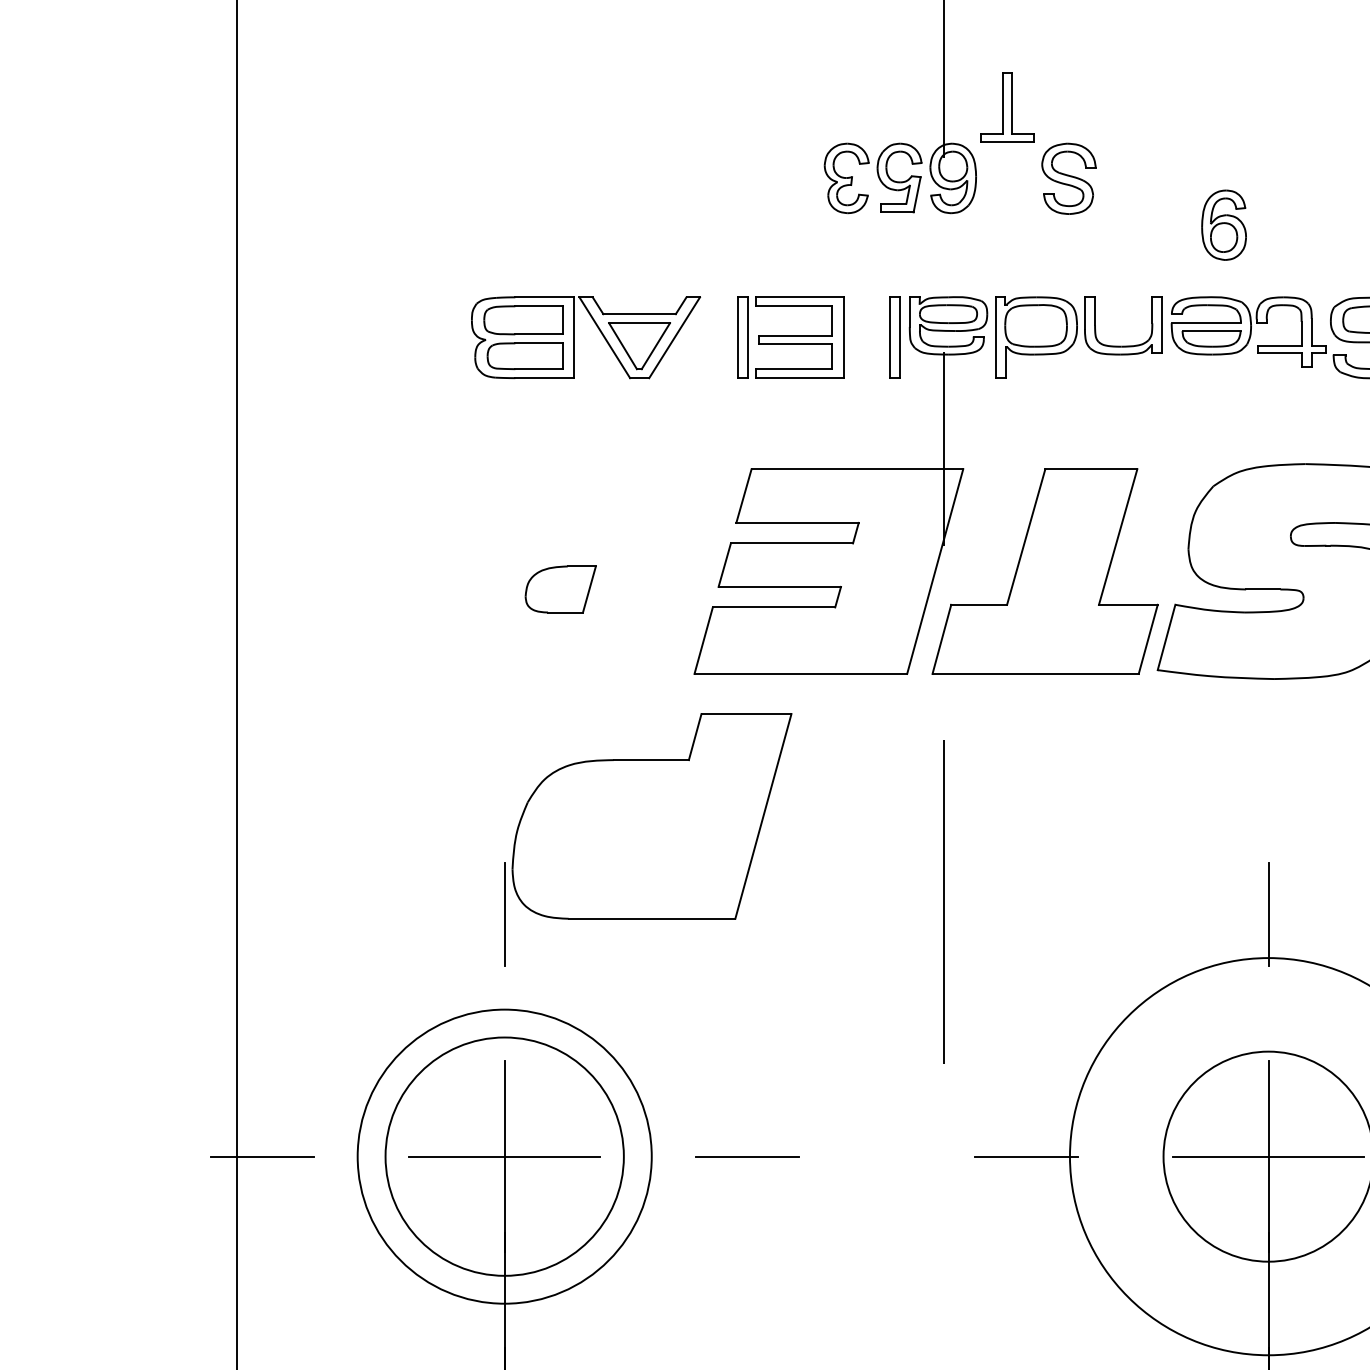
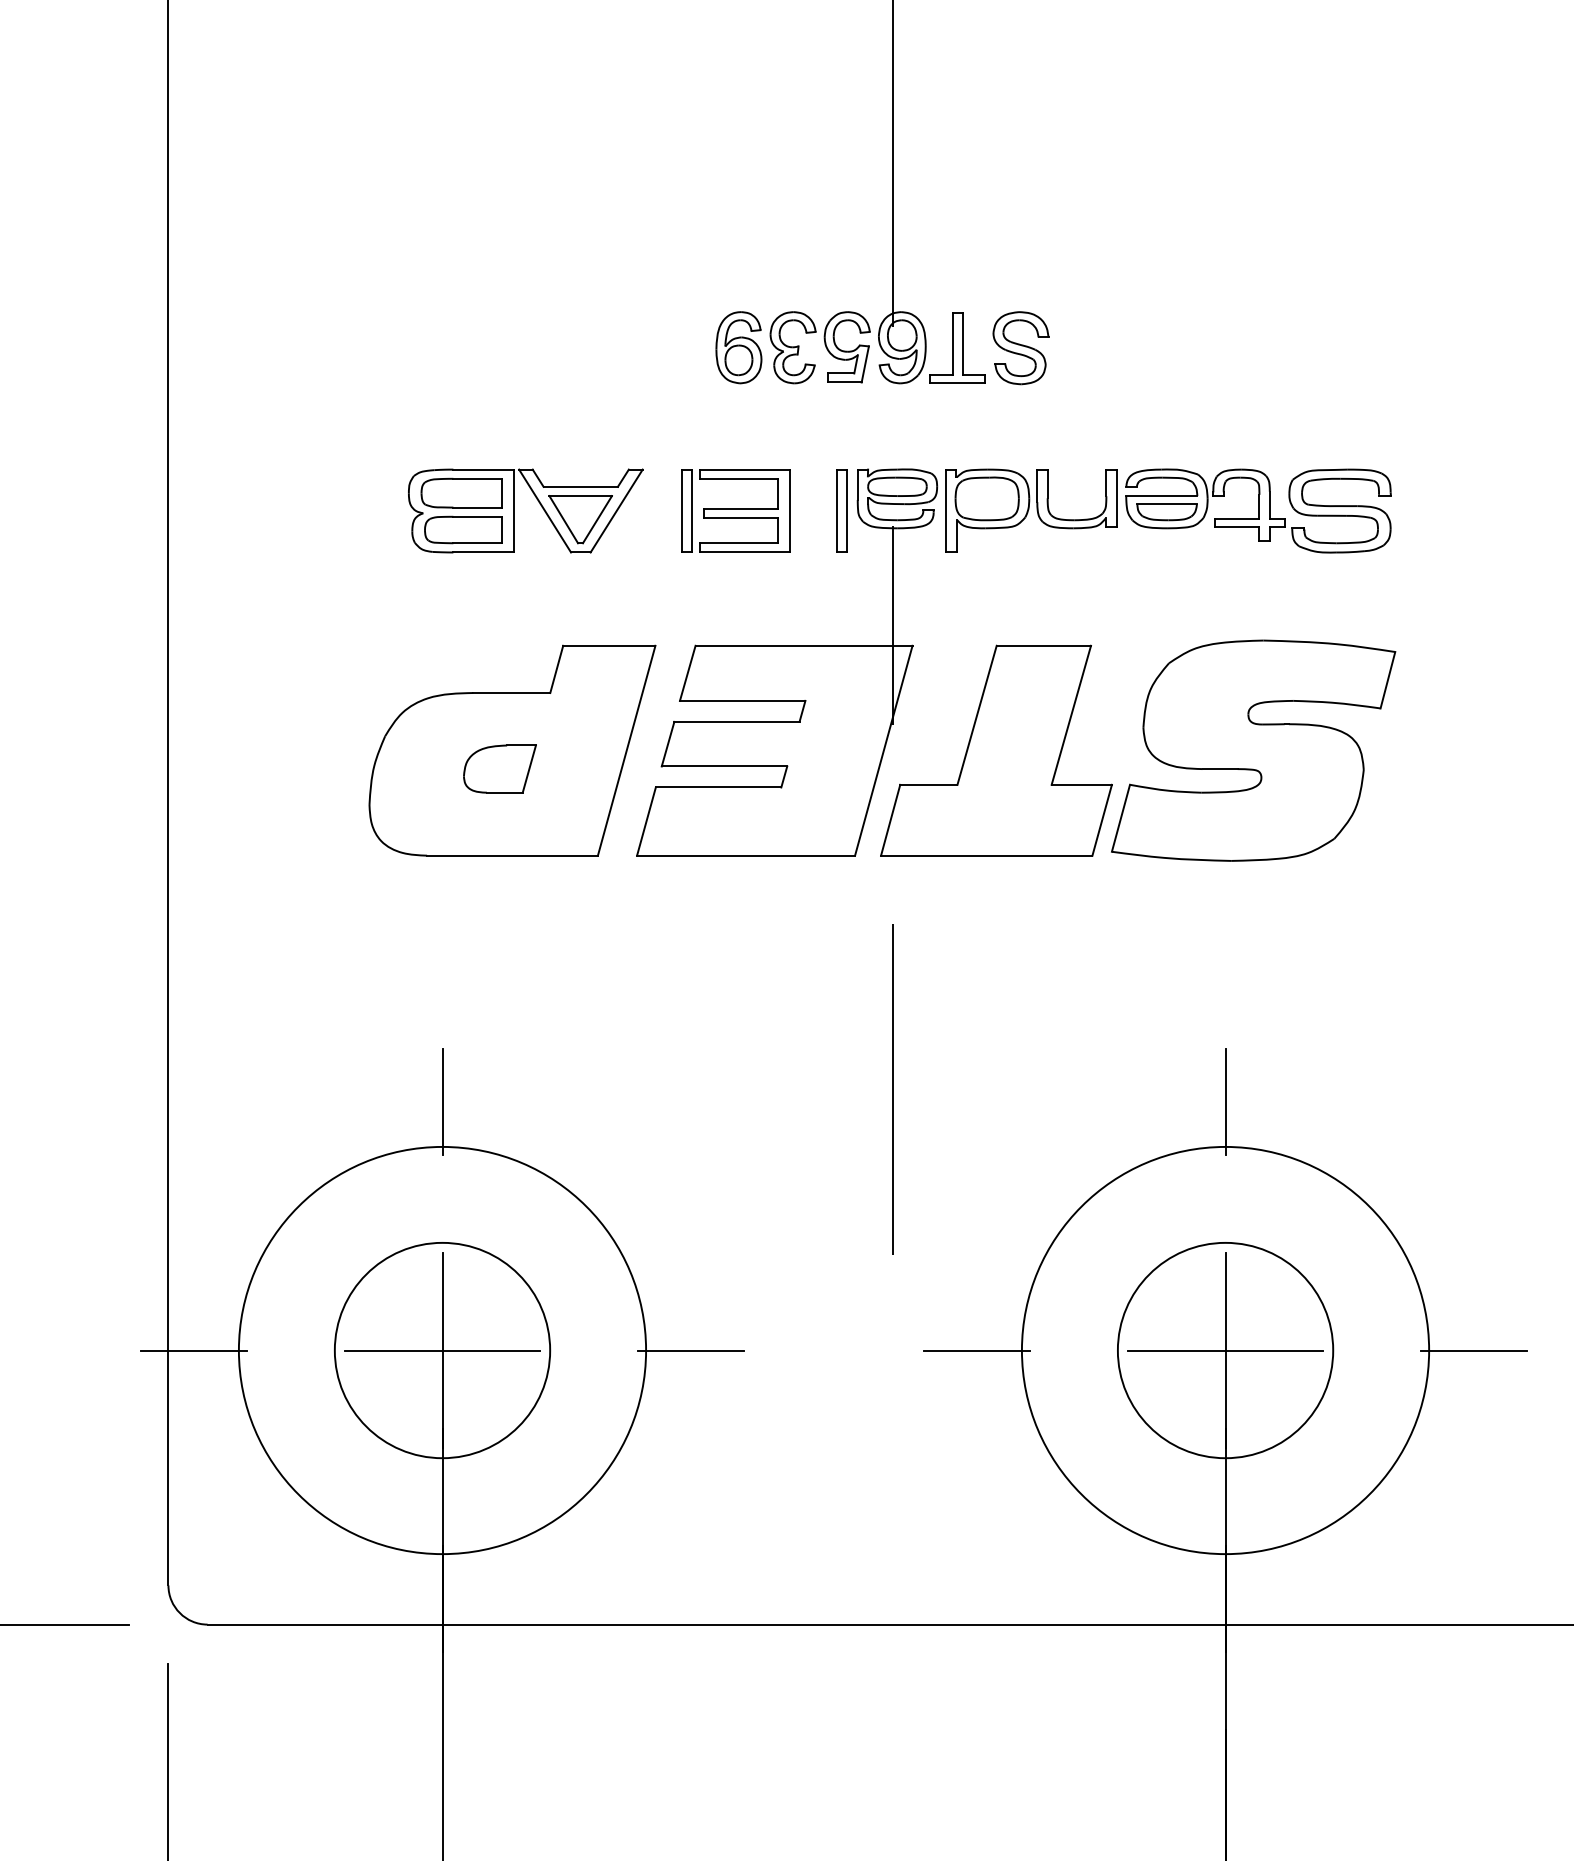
part: (1007, 106) -> (957, 347), moved
part: (1223, 225) -> (738, 347), moved
part: (652, 816) -> (512, 750), moved
circle: (504, 1156) -> (442, 1350), size x0.71
circle: (504, 1156) -> (442, 1350), size x1.67

